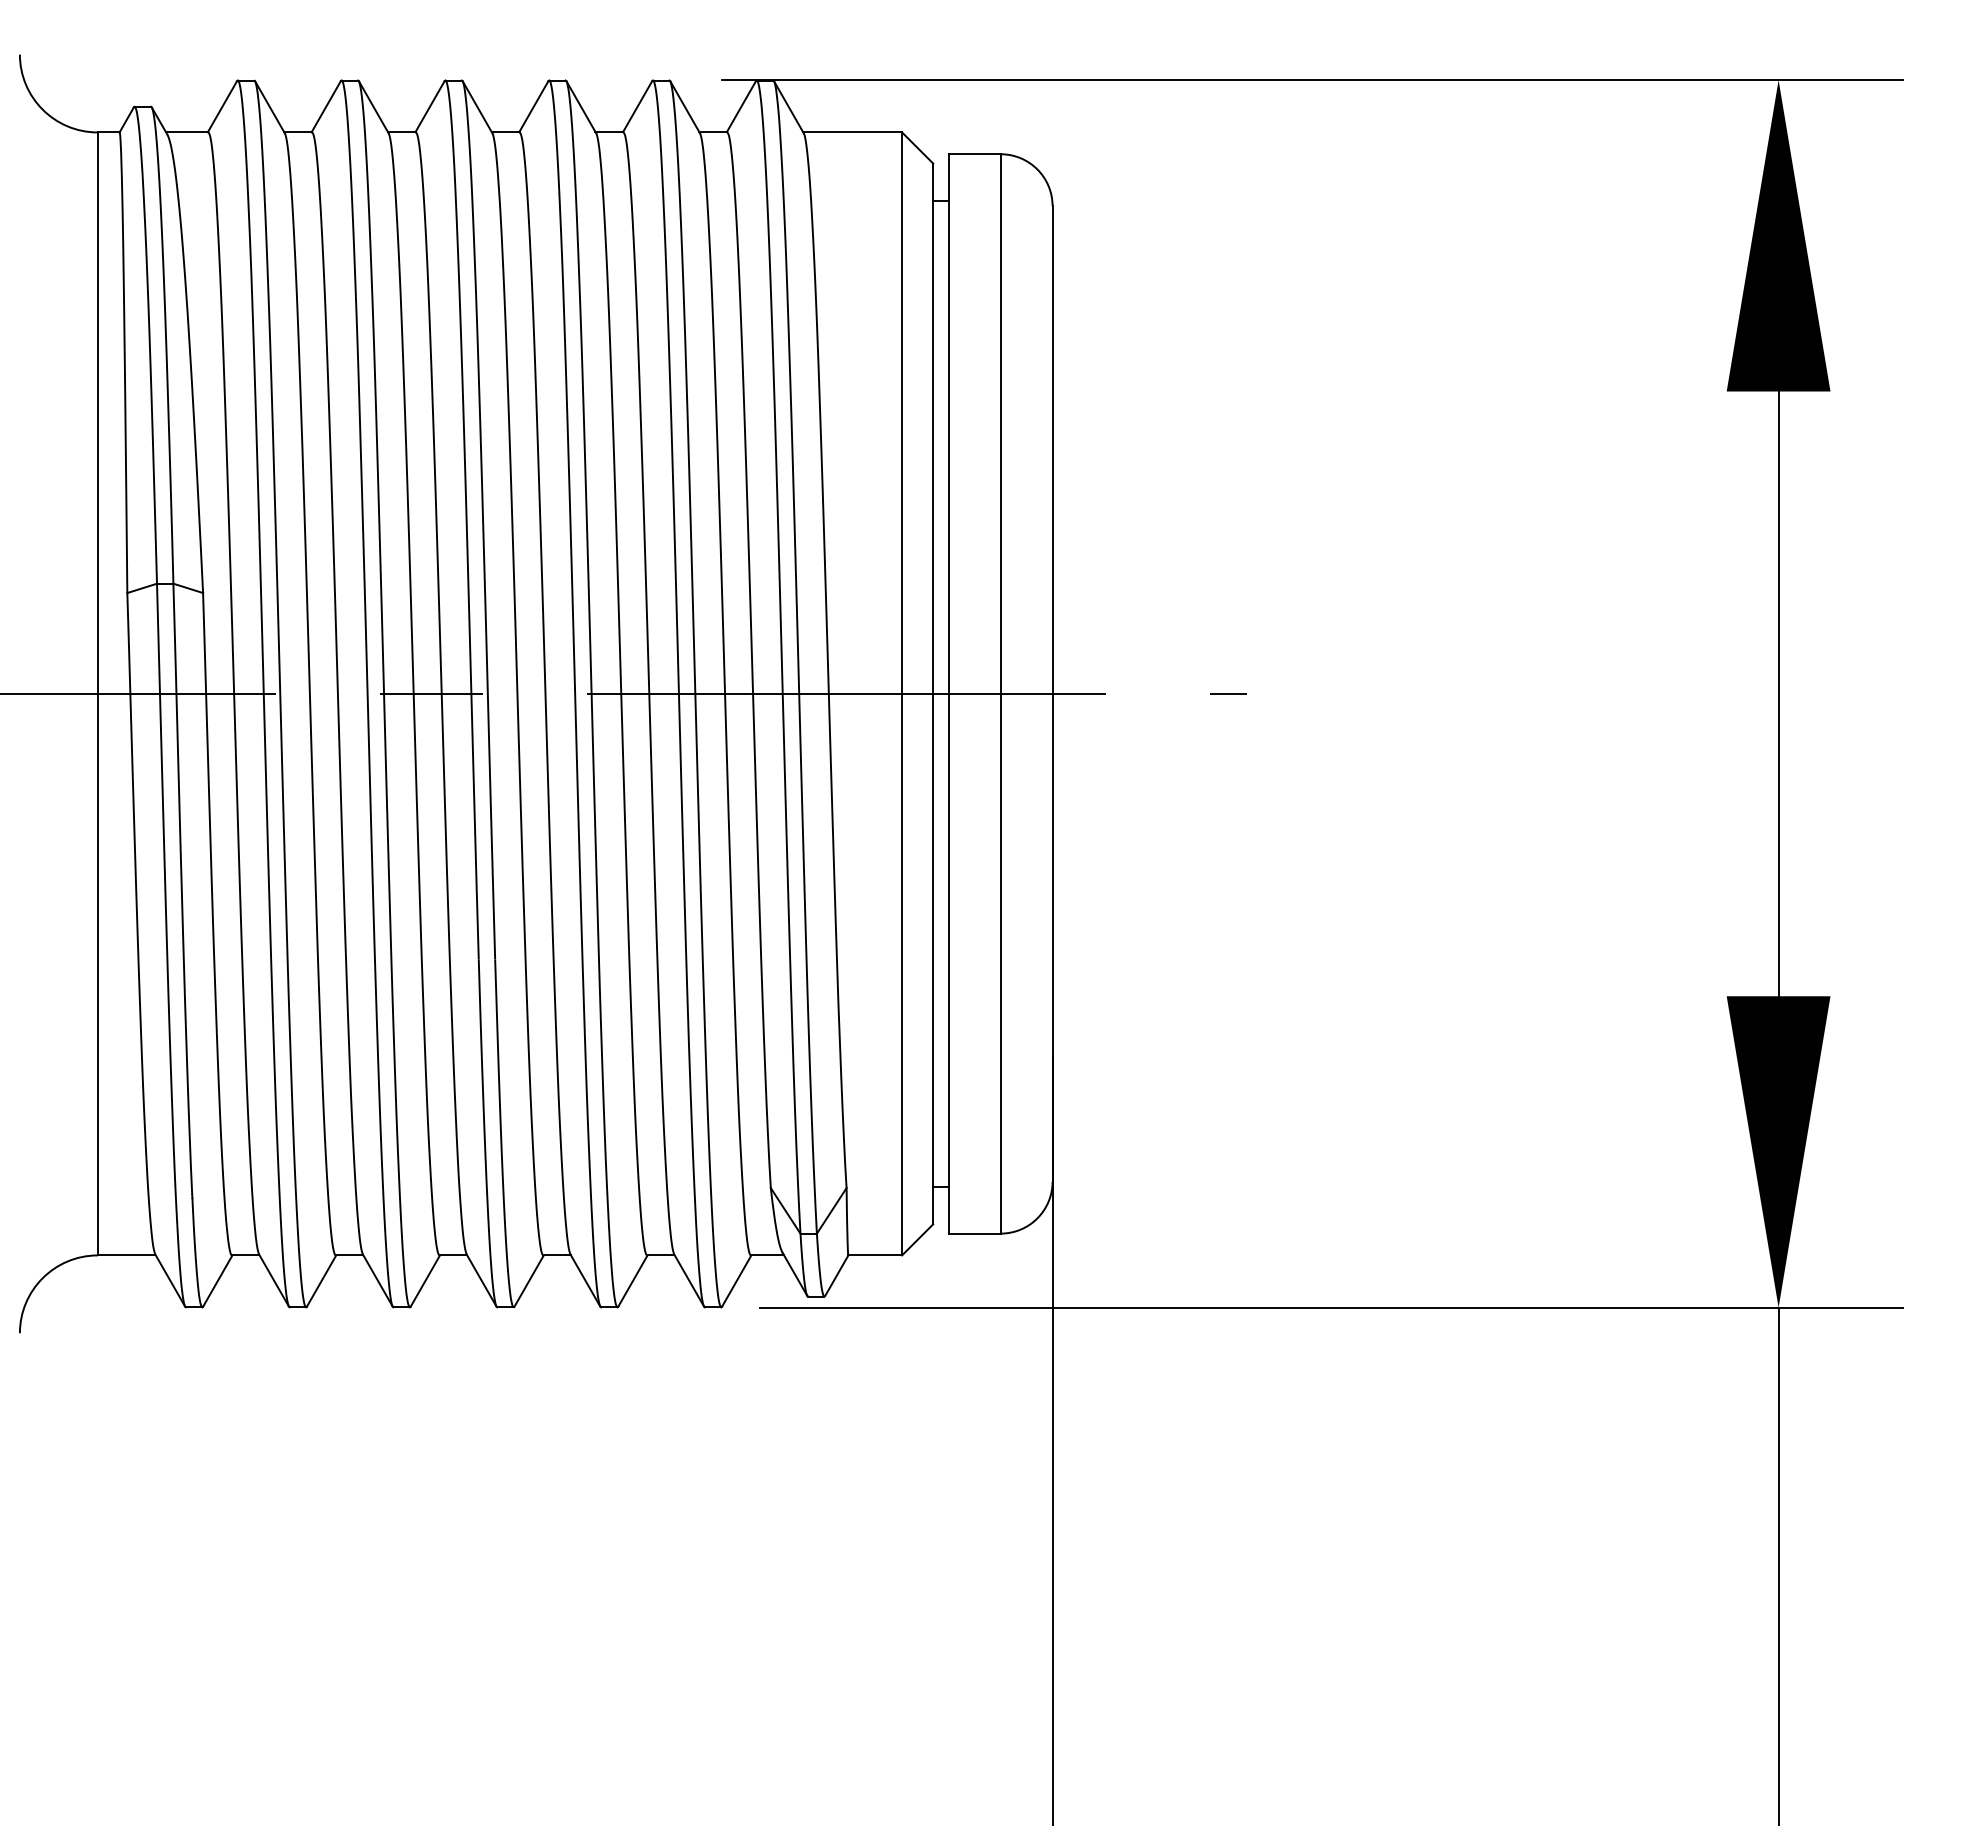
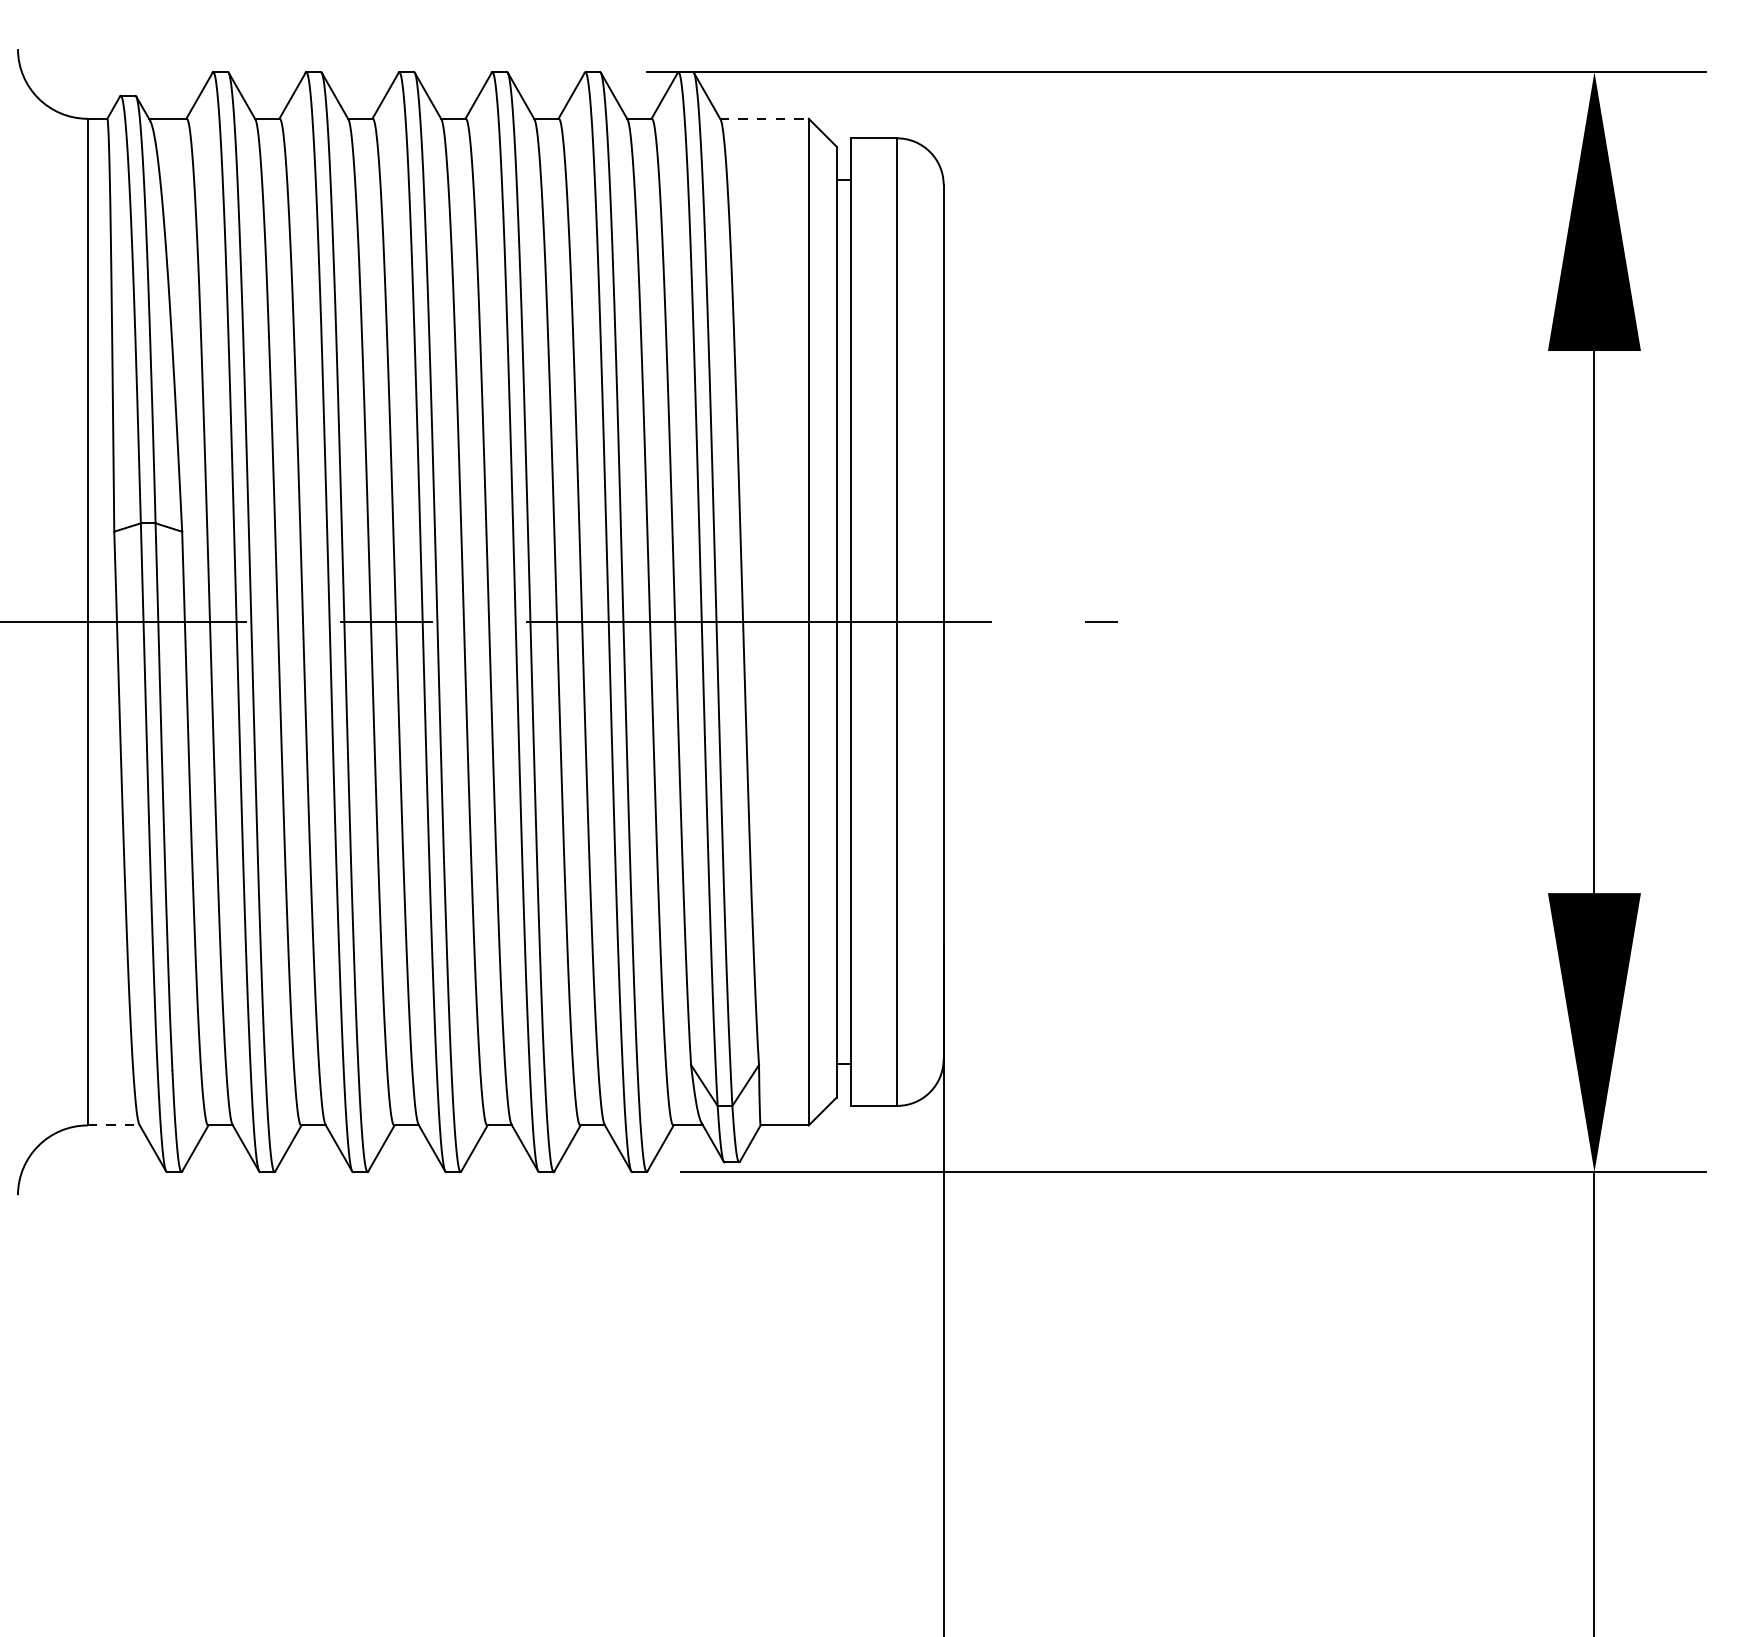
line: (852, 132) -> (764, 118), solid -> dashed
line: (126, 1255) -> (113, 1125), solid -> dashed

